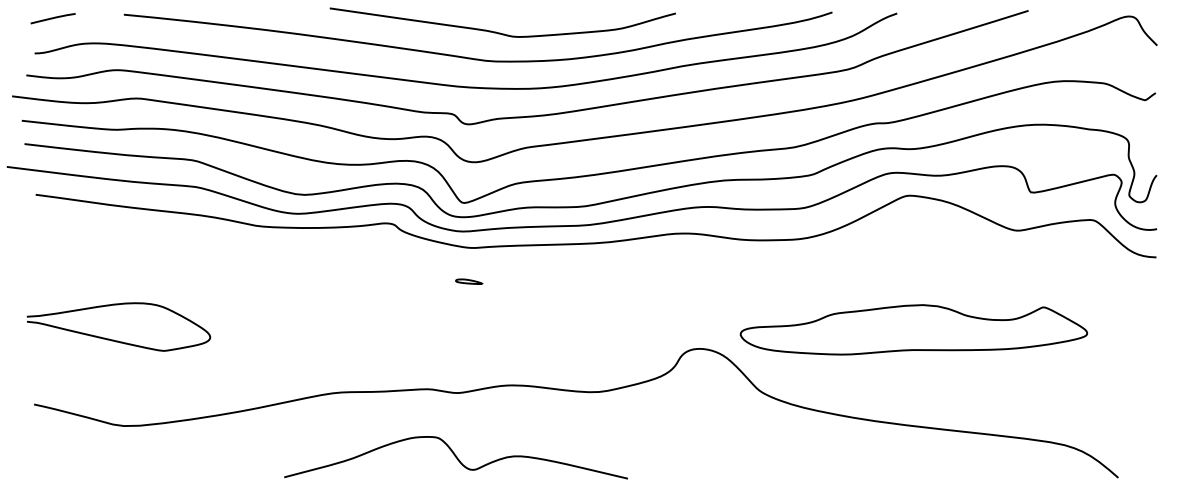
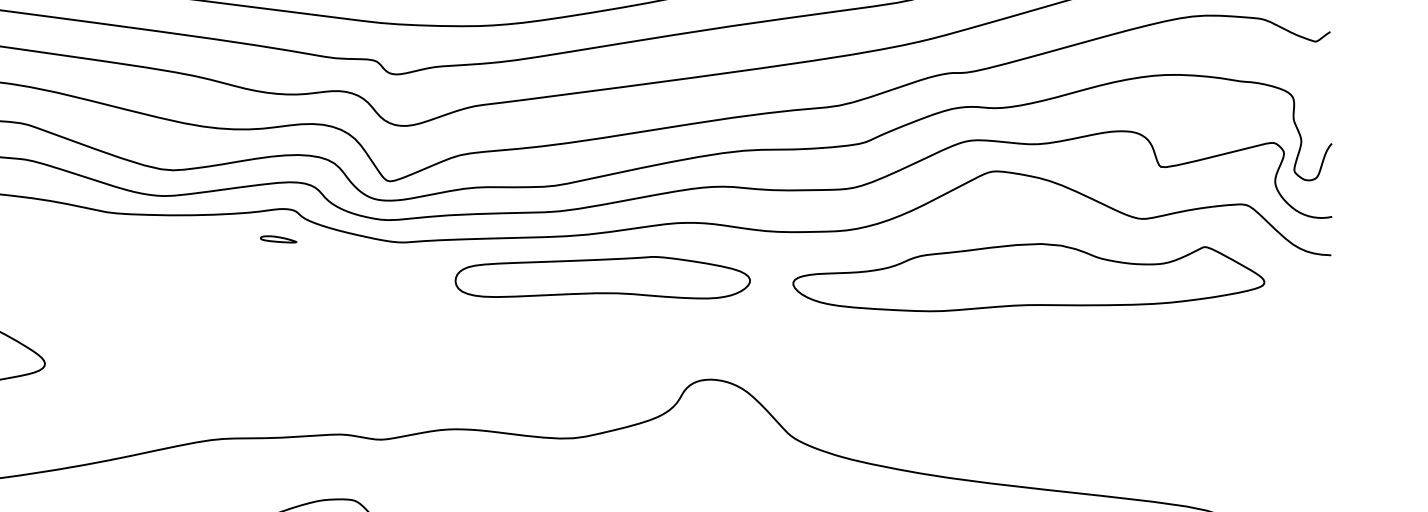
part: (620, 273) -> (602, 277), added
part: (469, 281) -> (279, 239), moved
part: (913, 329) -> (1028, 277), moved

